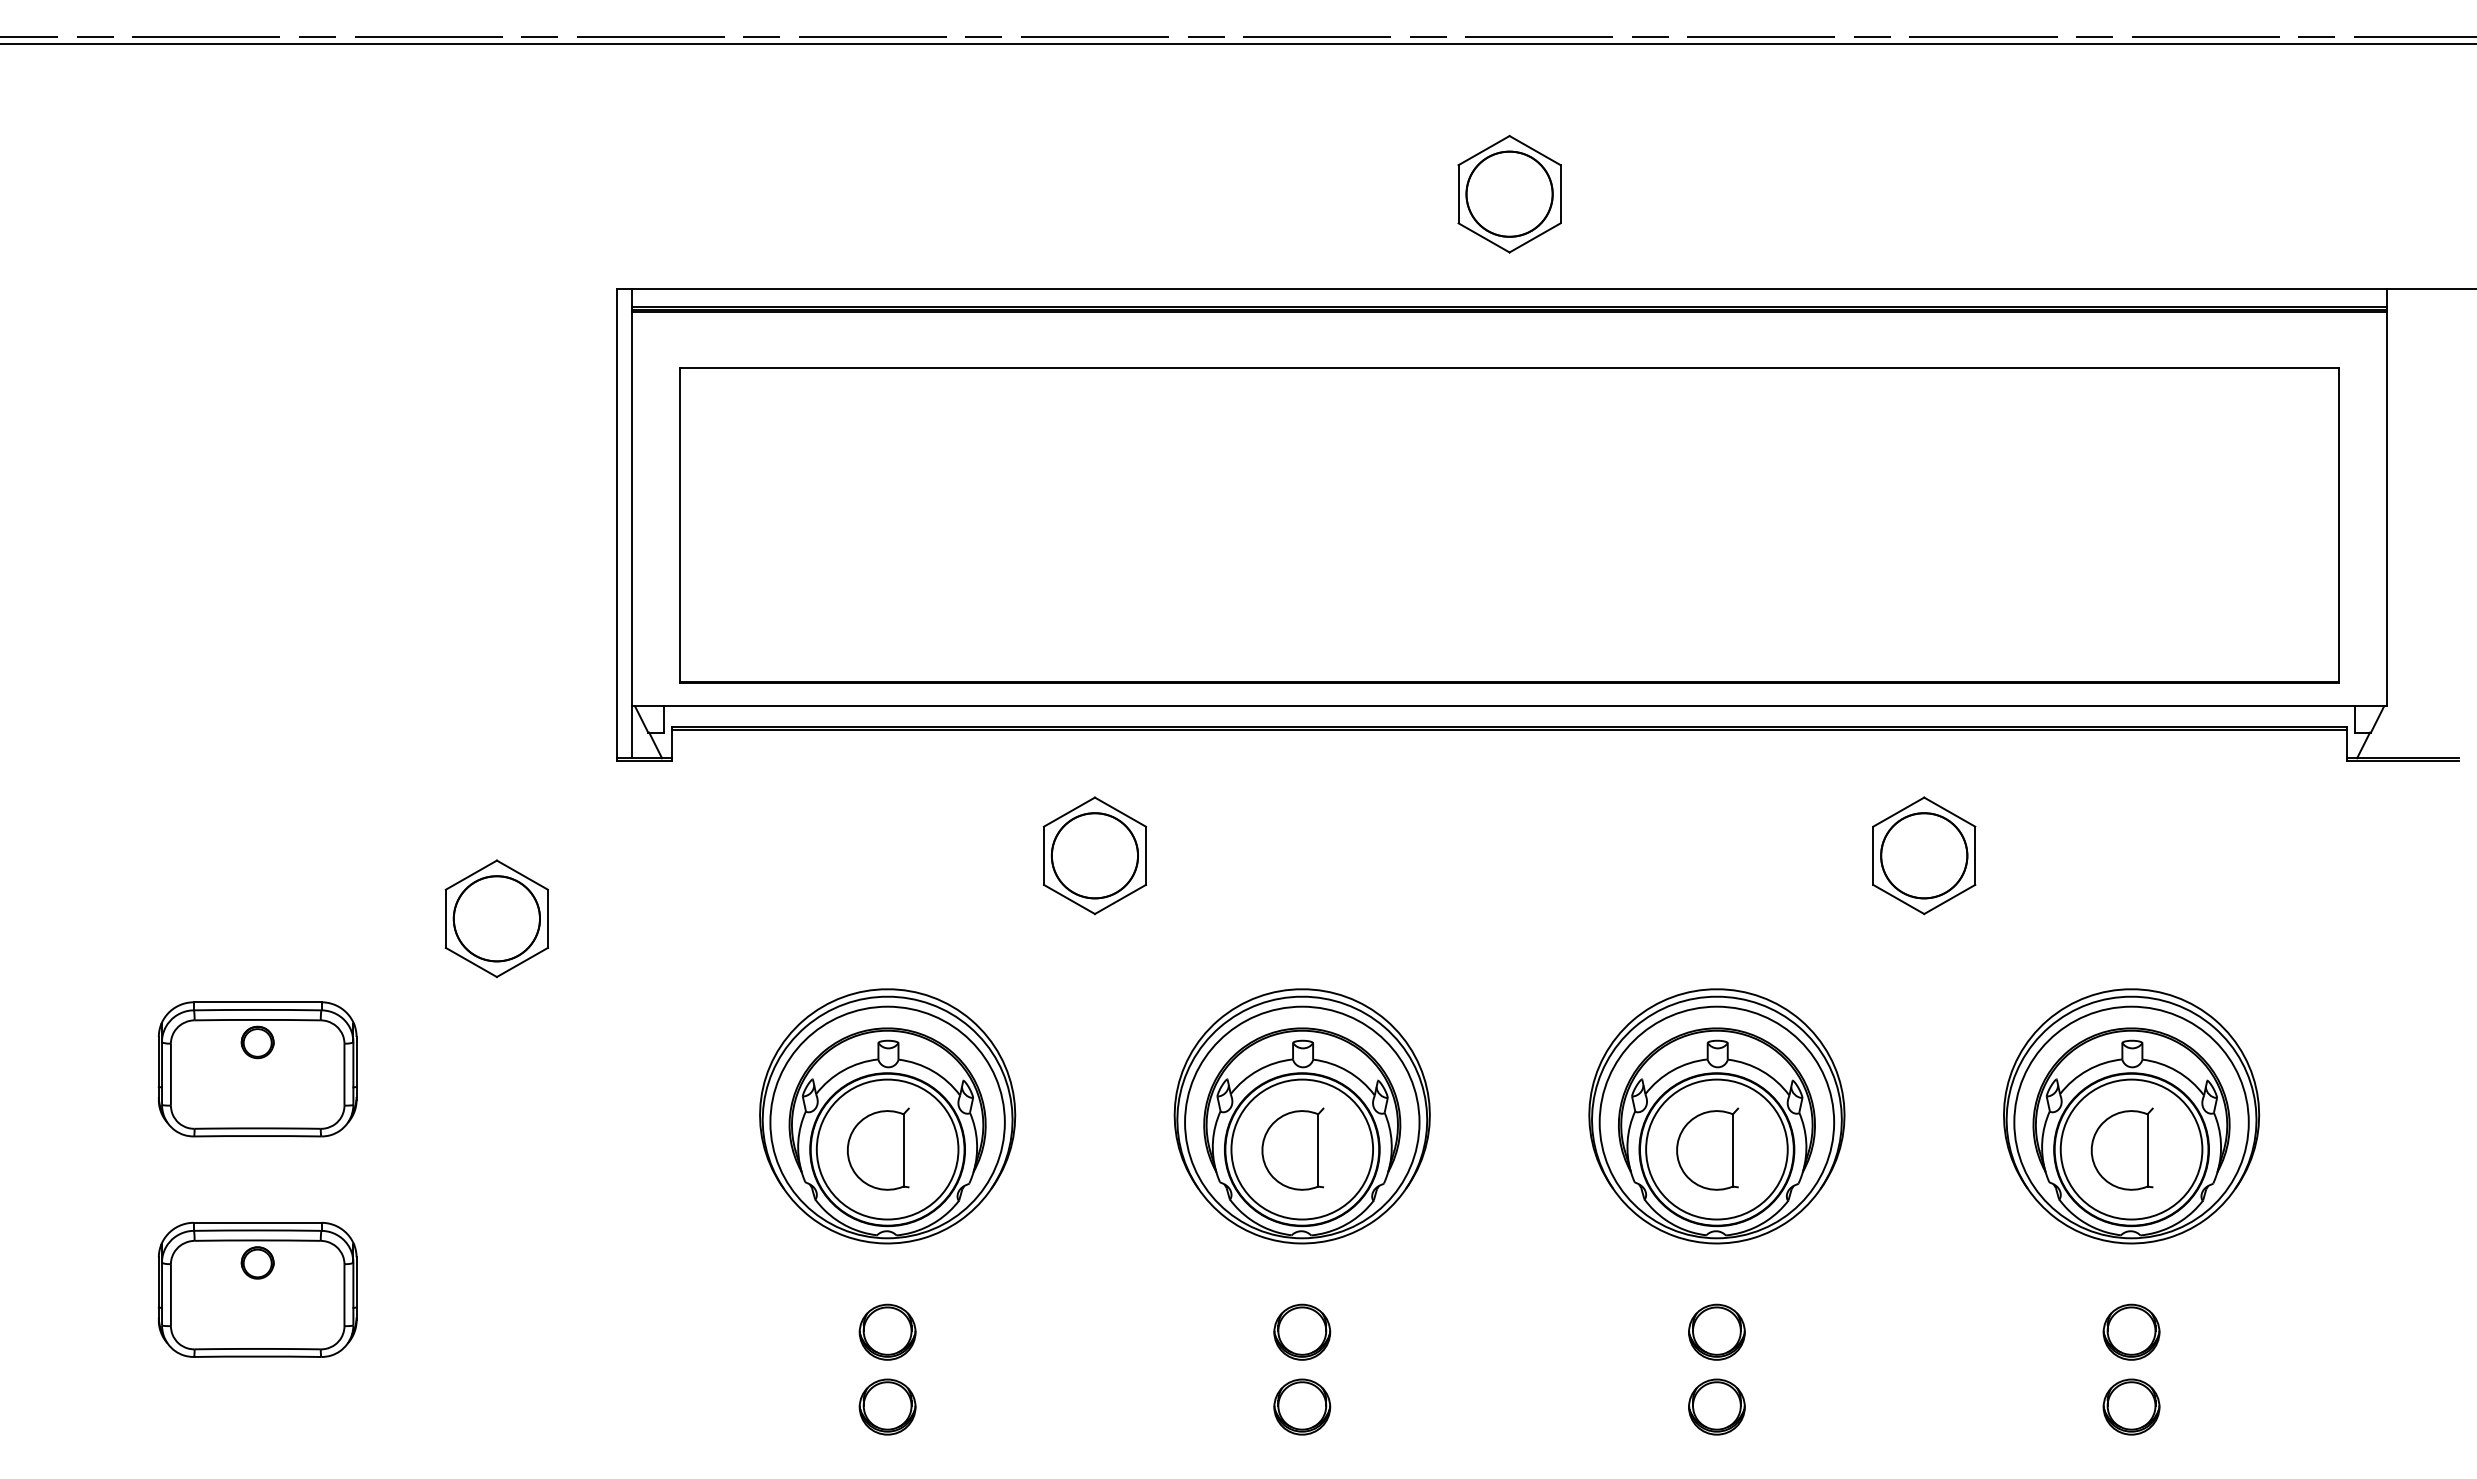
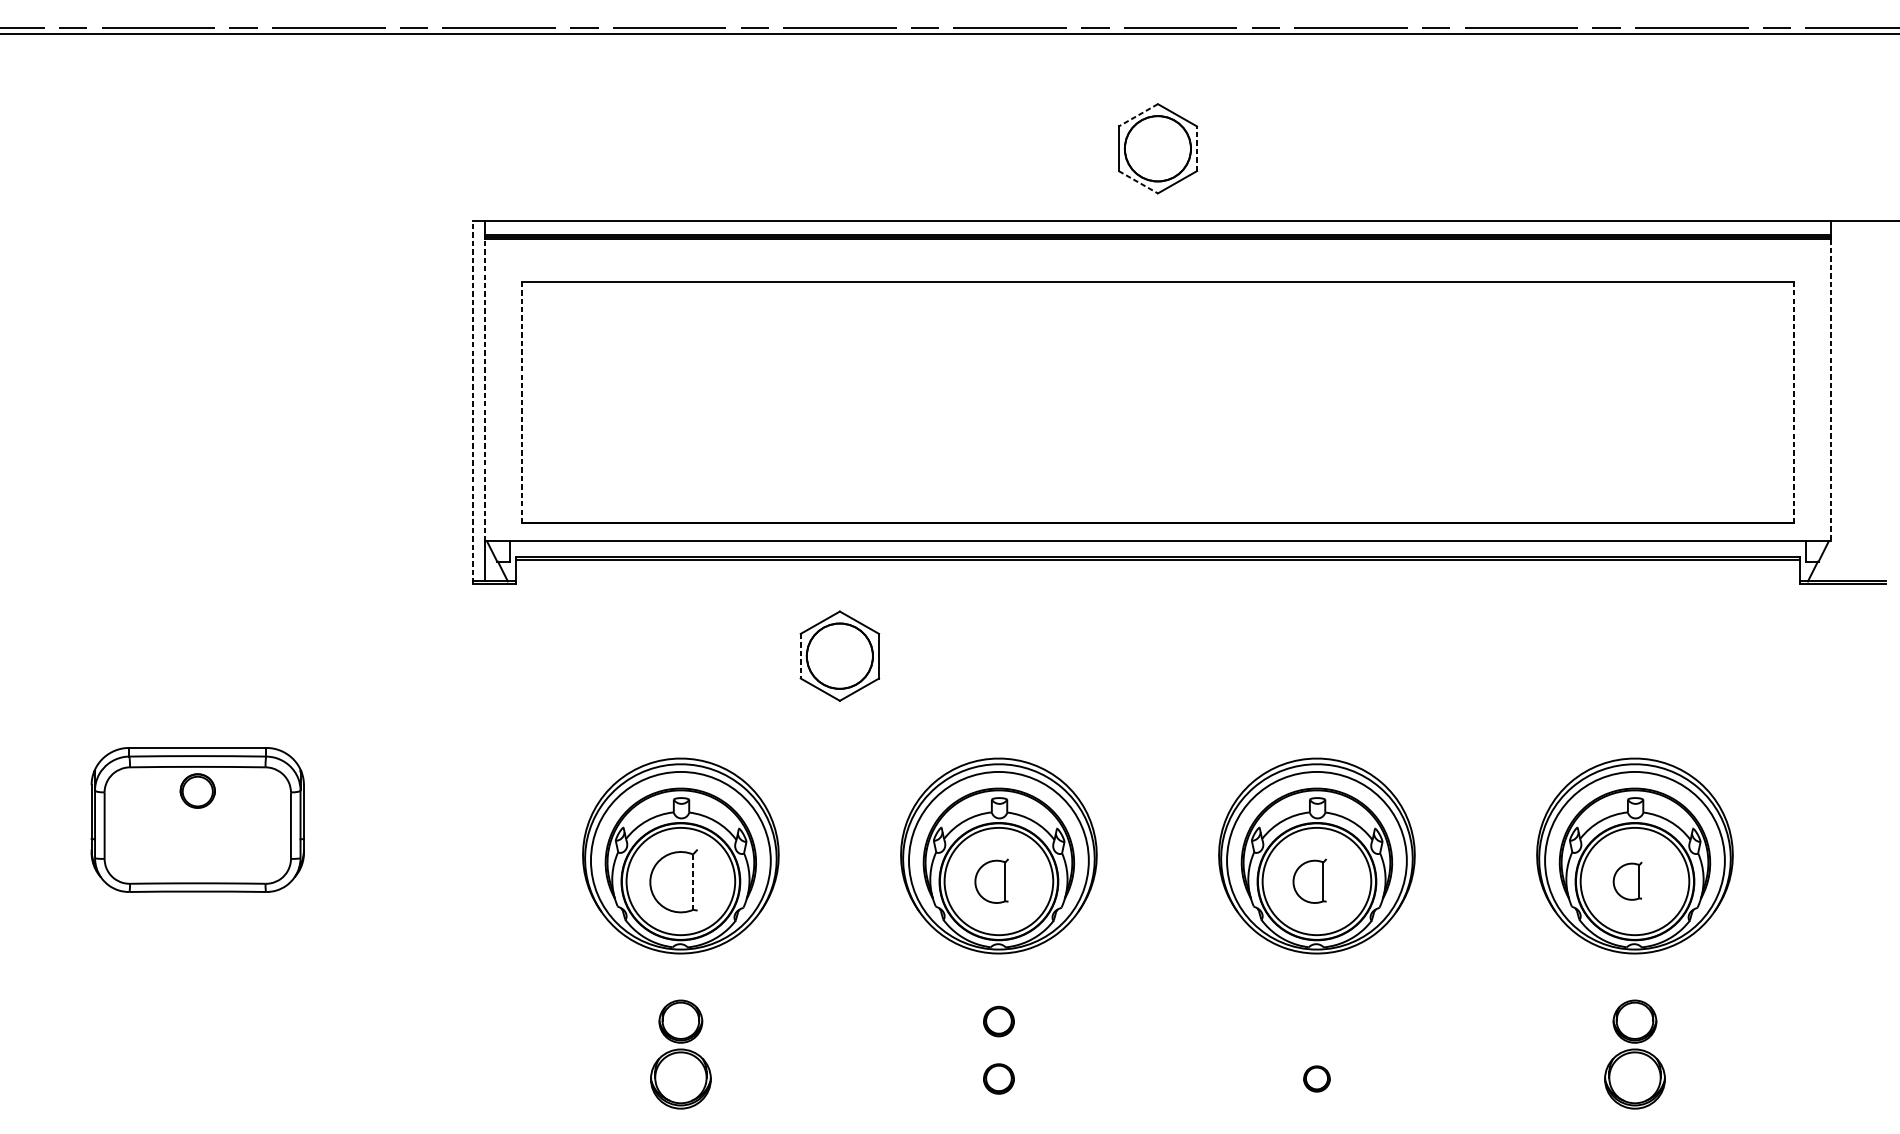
line: (1483, 150) -> (1137, 115), solid -> dashed
line: (1560, 193) -> (1196, 148), solid -> dashed
line: (1484, 238) -> (1138, 182), solid -> dashed
line: (632, 509) -> (485, 390), solid -> dashed
line: (2386, 509) -> (1830, 390), solid -> dashed
line: (616, 524) -> (472, 402), solid -> dashed
line: (680, 525) -> (522, 402), solid -> dashed
line: (2338, 525) -> (1793, 402), solid -> dashed
part: (1924, 855) -> (1476, 655), removed
line: (1043, 856) -> (800, 656), solid -> dashed
part: (496, 918) -> (380, 704), removed
part: (257, 1069) -> (197, 820), size x1.4
part: (1292, 1148) -> (991, 880), size x0.7
part: (1707, 1148) -> (1309, 880), size x0.7
part: (2121, 1148) -> (1627, 880), size x0.6
line: (903, 1150) -> (693, 882), solid -> dashed
part: (257, 1289) -> (197, 988), removed
part: (1302, 1331) -> (999, 1021), size x0.7
part: (1716, 1331) -> (1316, 1021), removed
part: (887, 1406) -> (680, 1078), size x1.4
part: (1302, 1406) -> (999, 1078), size x0.7
part: (1716, 1406) -> (1316, 1078), size x0.6
part: (2131, 1406) -> (1634, 1078), size x1.4

